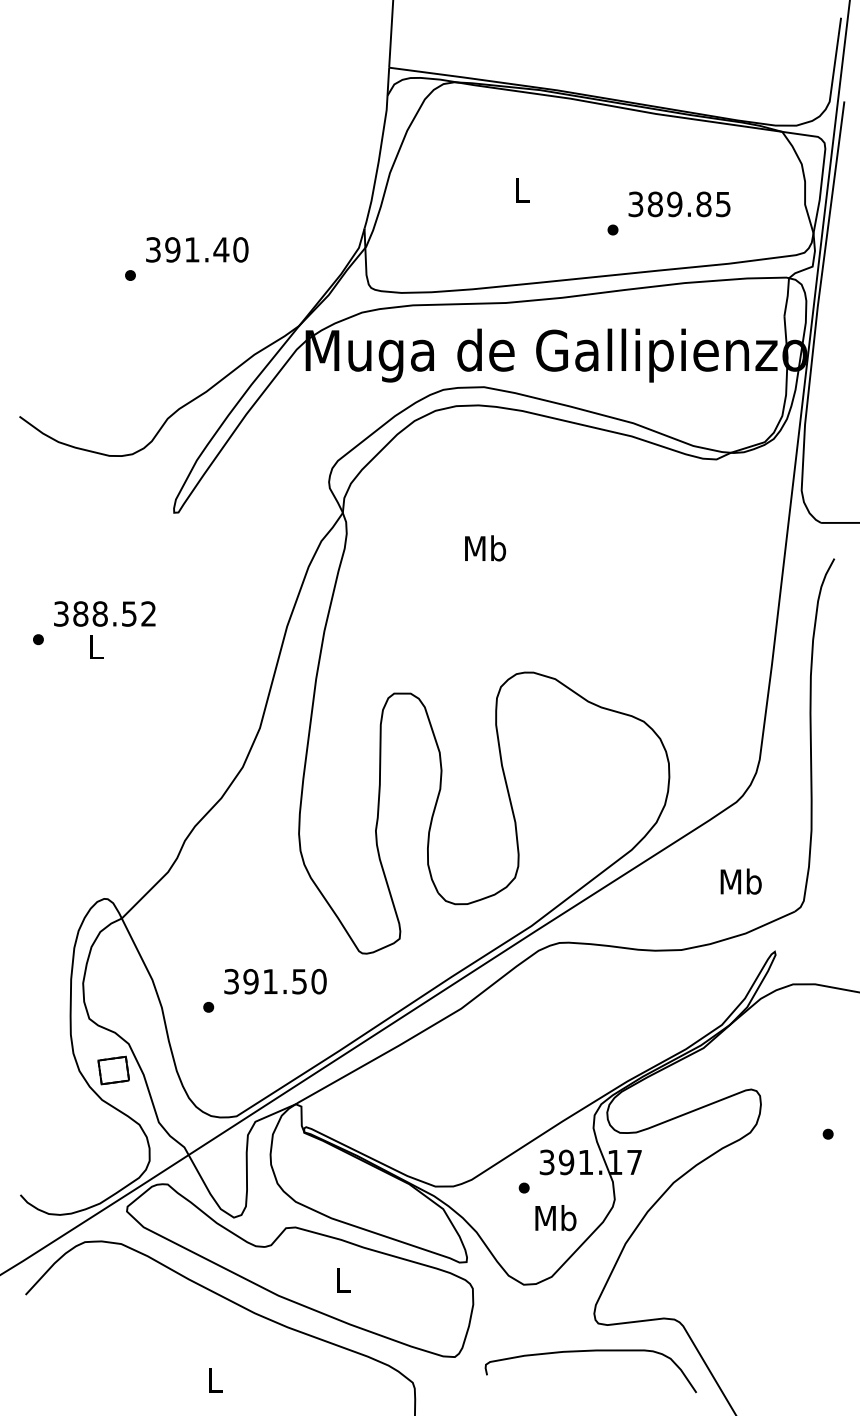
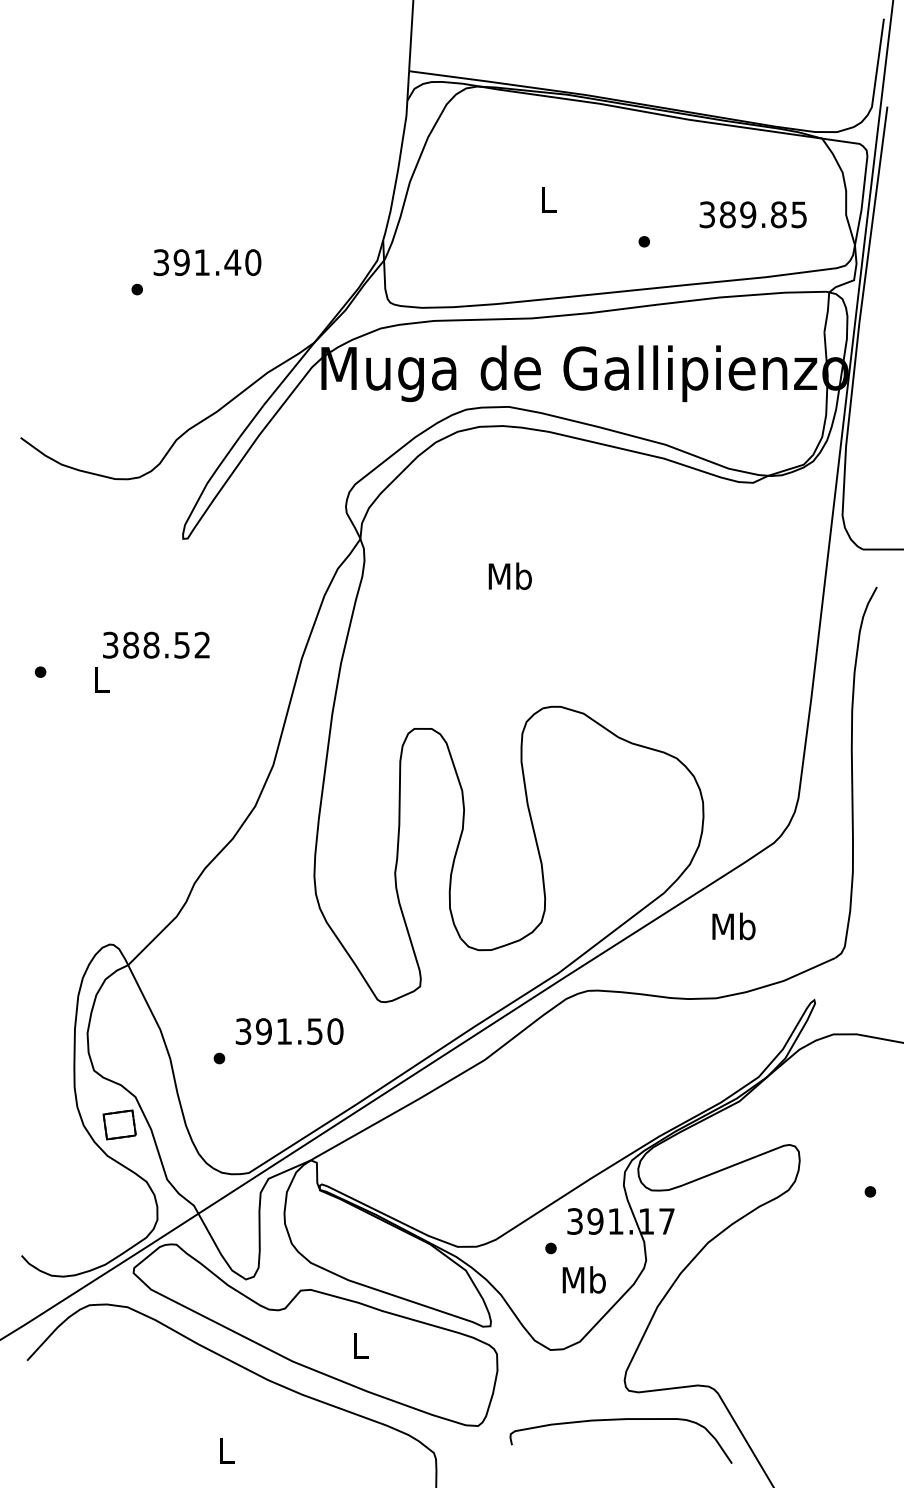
text: (678, 204) -> (752, 214), moved
text: (104, 613) -> (156, 644), moved
text: (740, 881) -> (733, 926), moved

